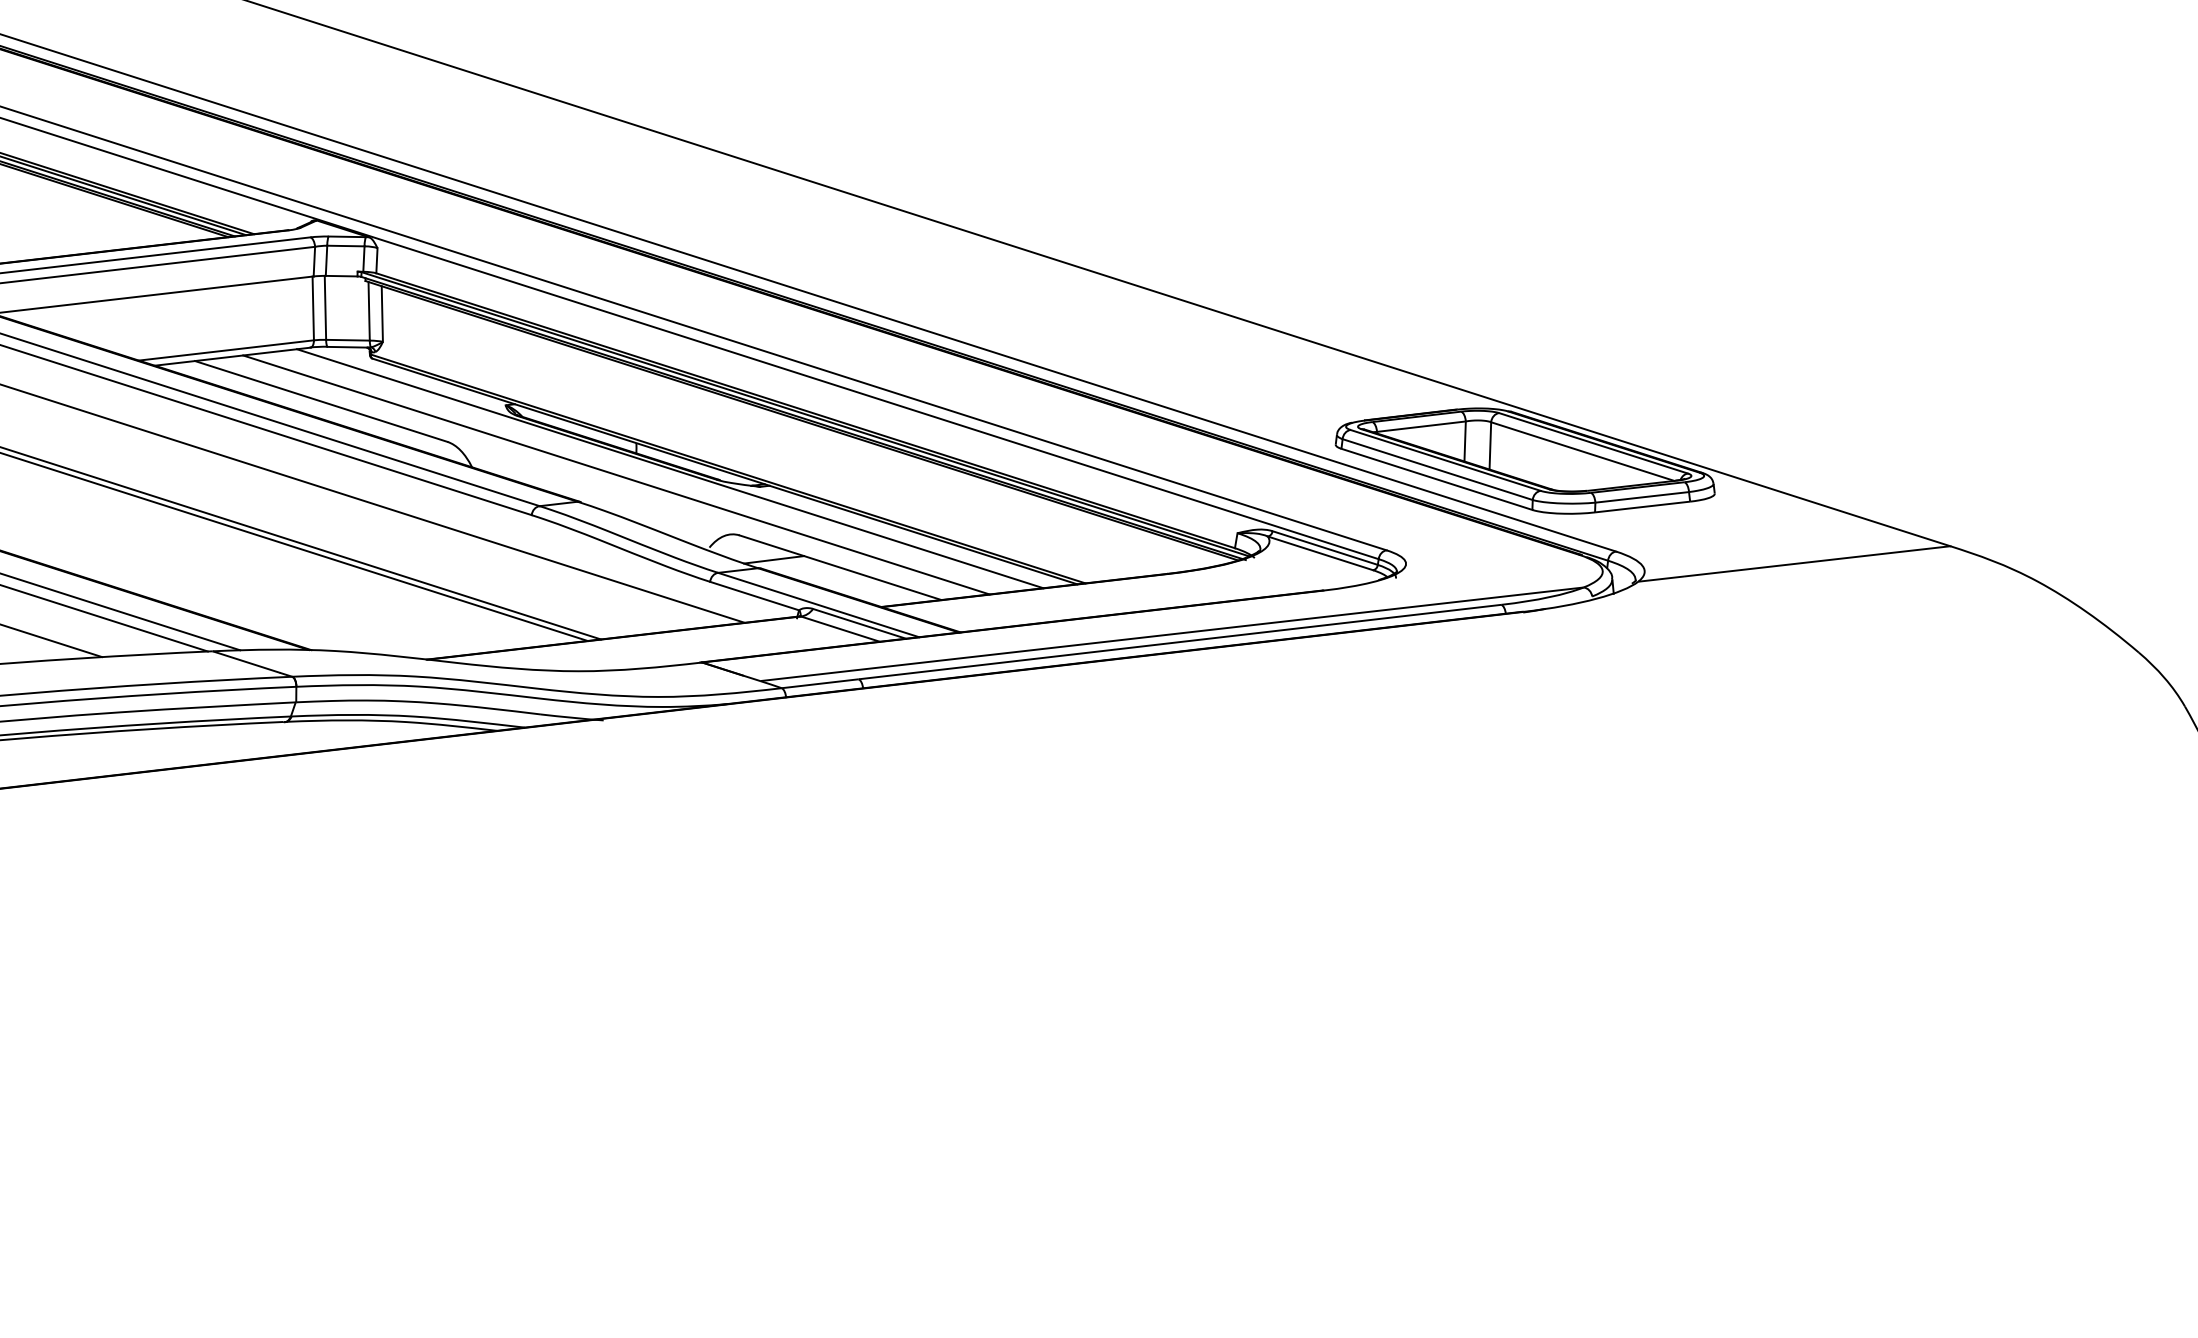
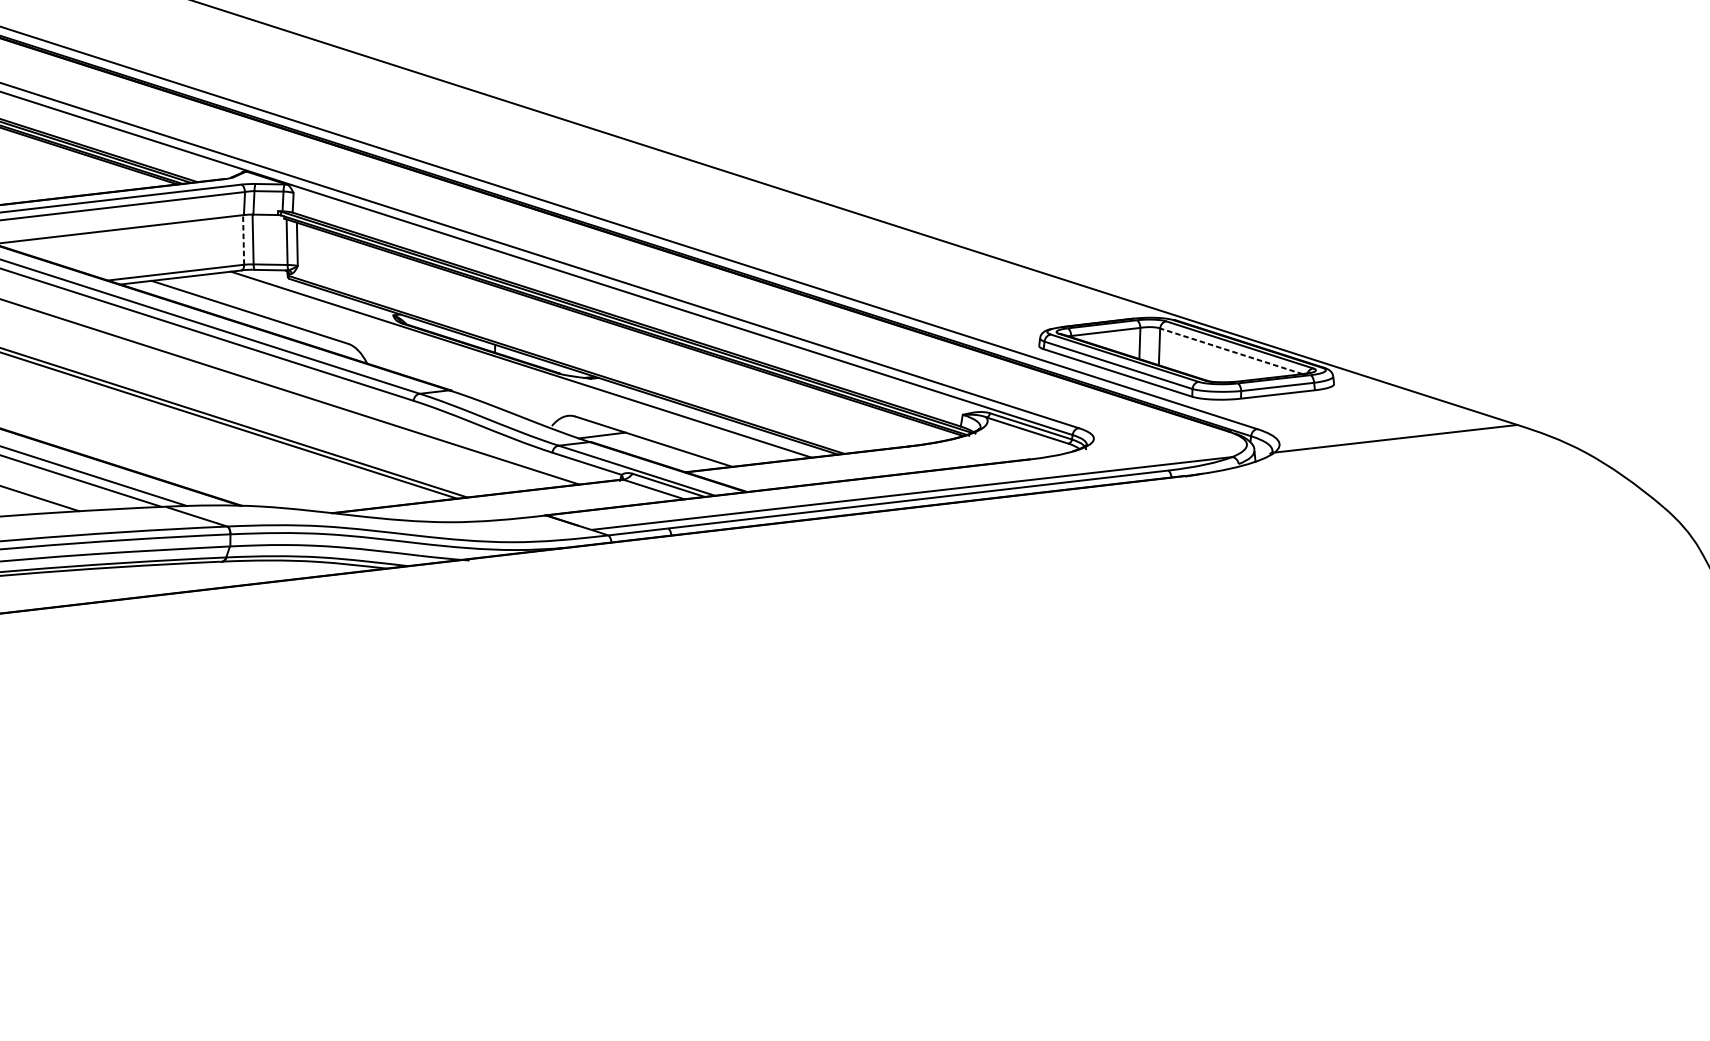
line: (313, 308) -> (243, 239), solid -> dashed
line: (1582, 451) -> (1231, 351), solid -> dashed
line: (616, 474) -> (479, 369), removed

